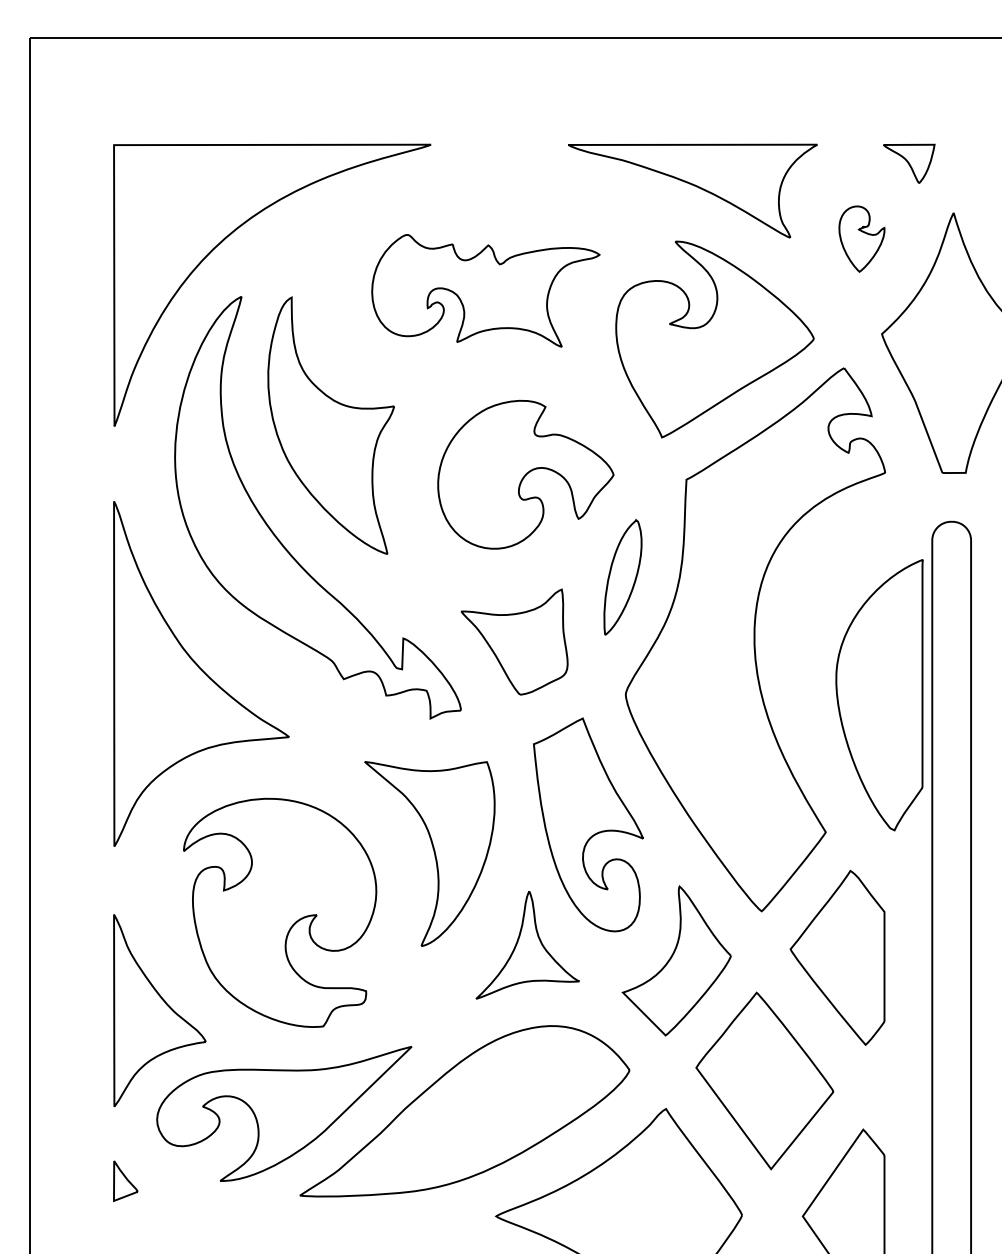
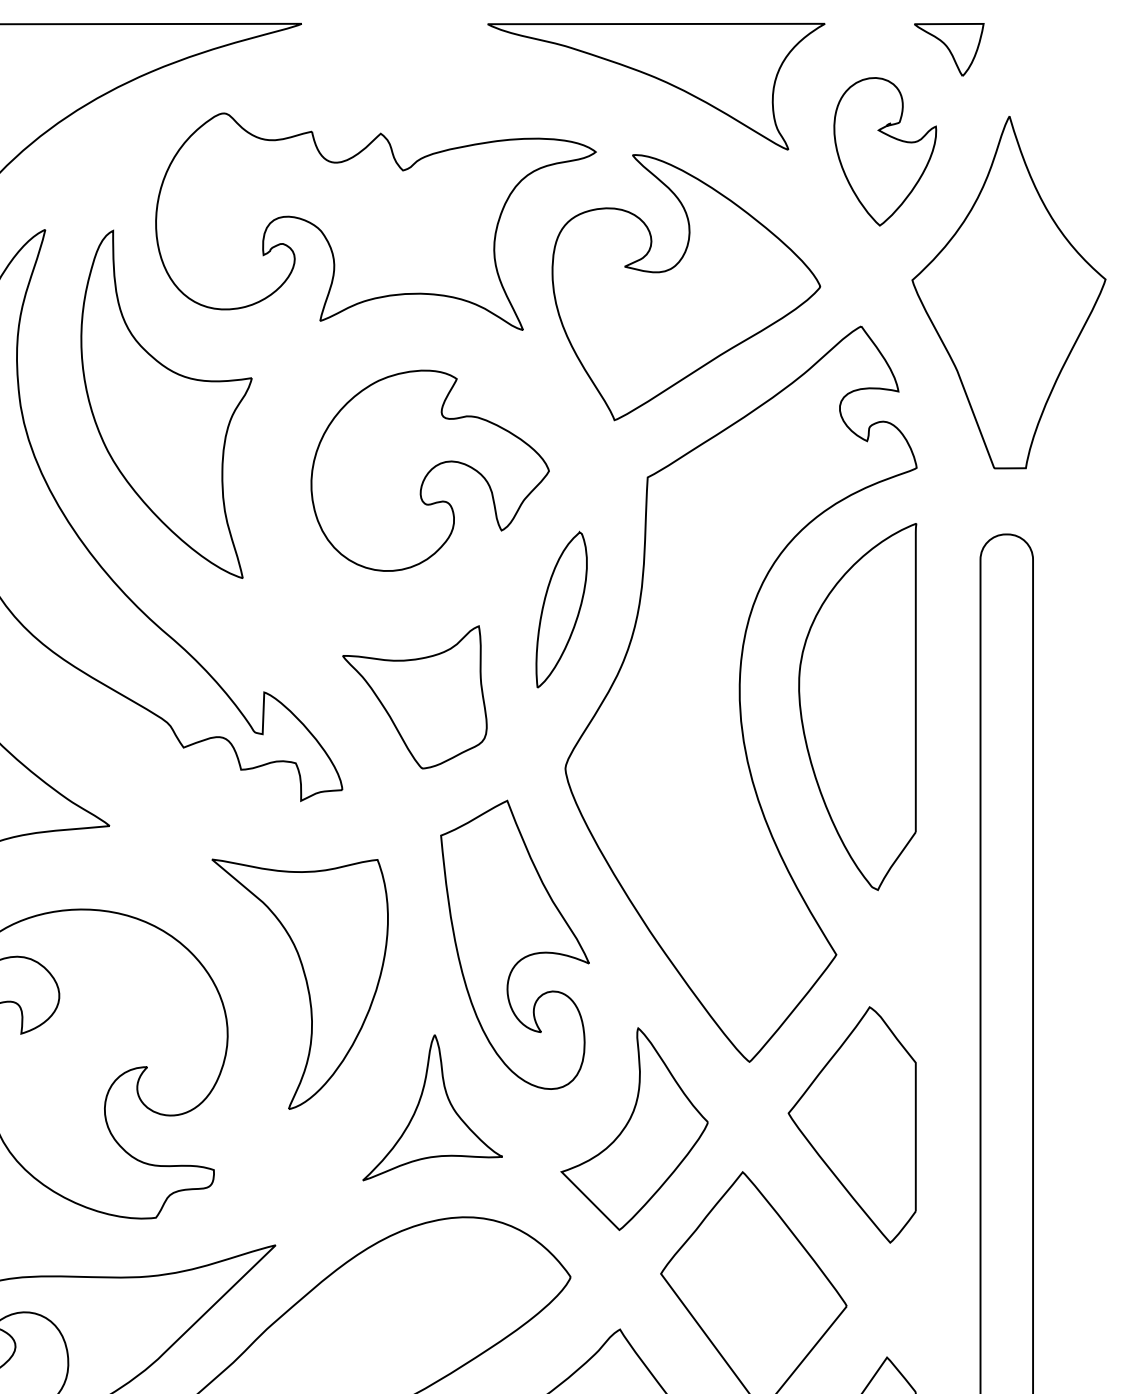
part: (861, 238) -> (884, 150), size x1.67
part: (485, 290) -> (375, 221), size x1.43
part: (879, 695) -> (857, 707), moved

